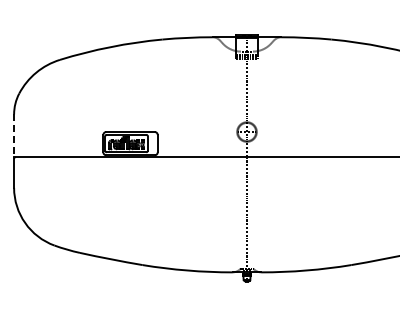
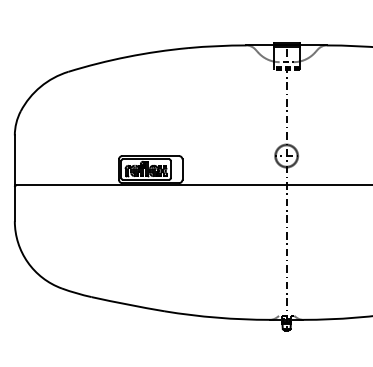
line: (14, 136) -> (15, 161), dashed -> solid

